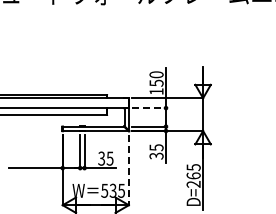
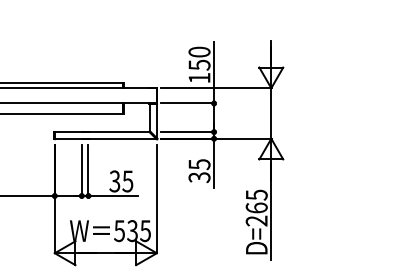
line: (149, 108) -> (188, 104), dashed -> solid
line: (128, 170) -> (156, 199), dashed -> solid

